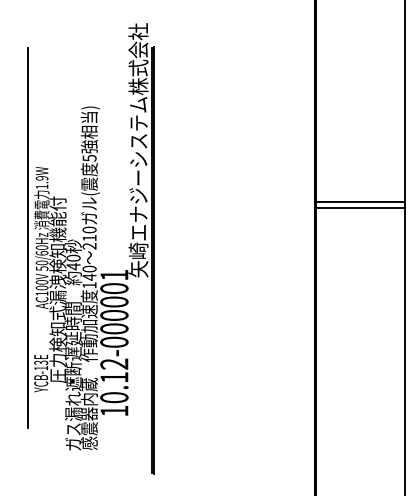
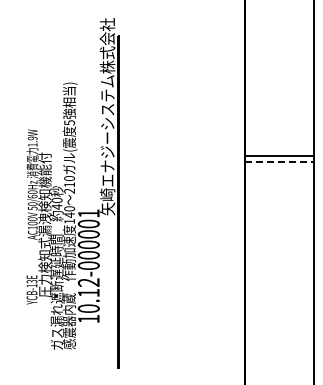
line: (360, 208) -> (279, 161), solid -> dashed
line: (27, 237) -> (21, 184), removed

